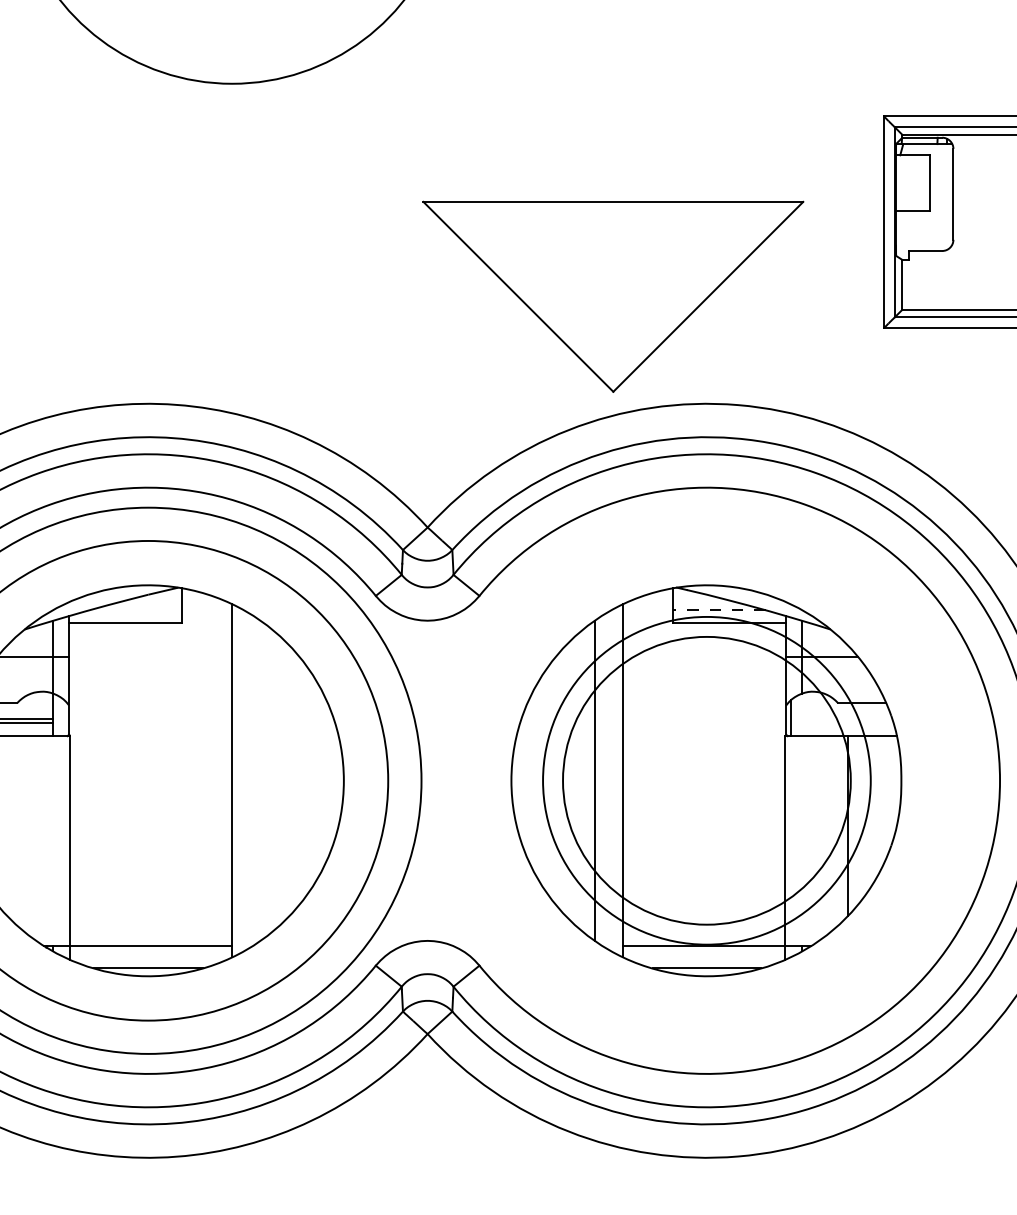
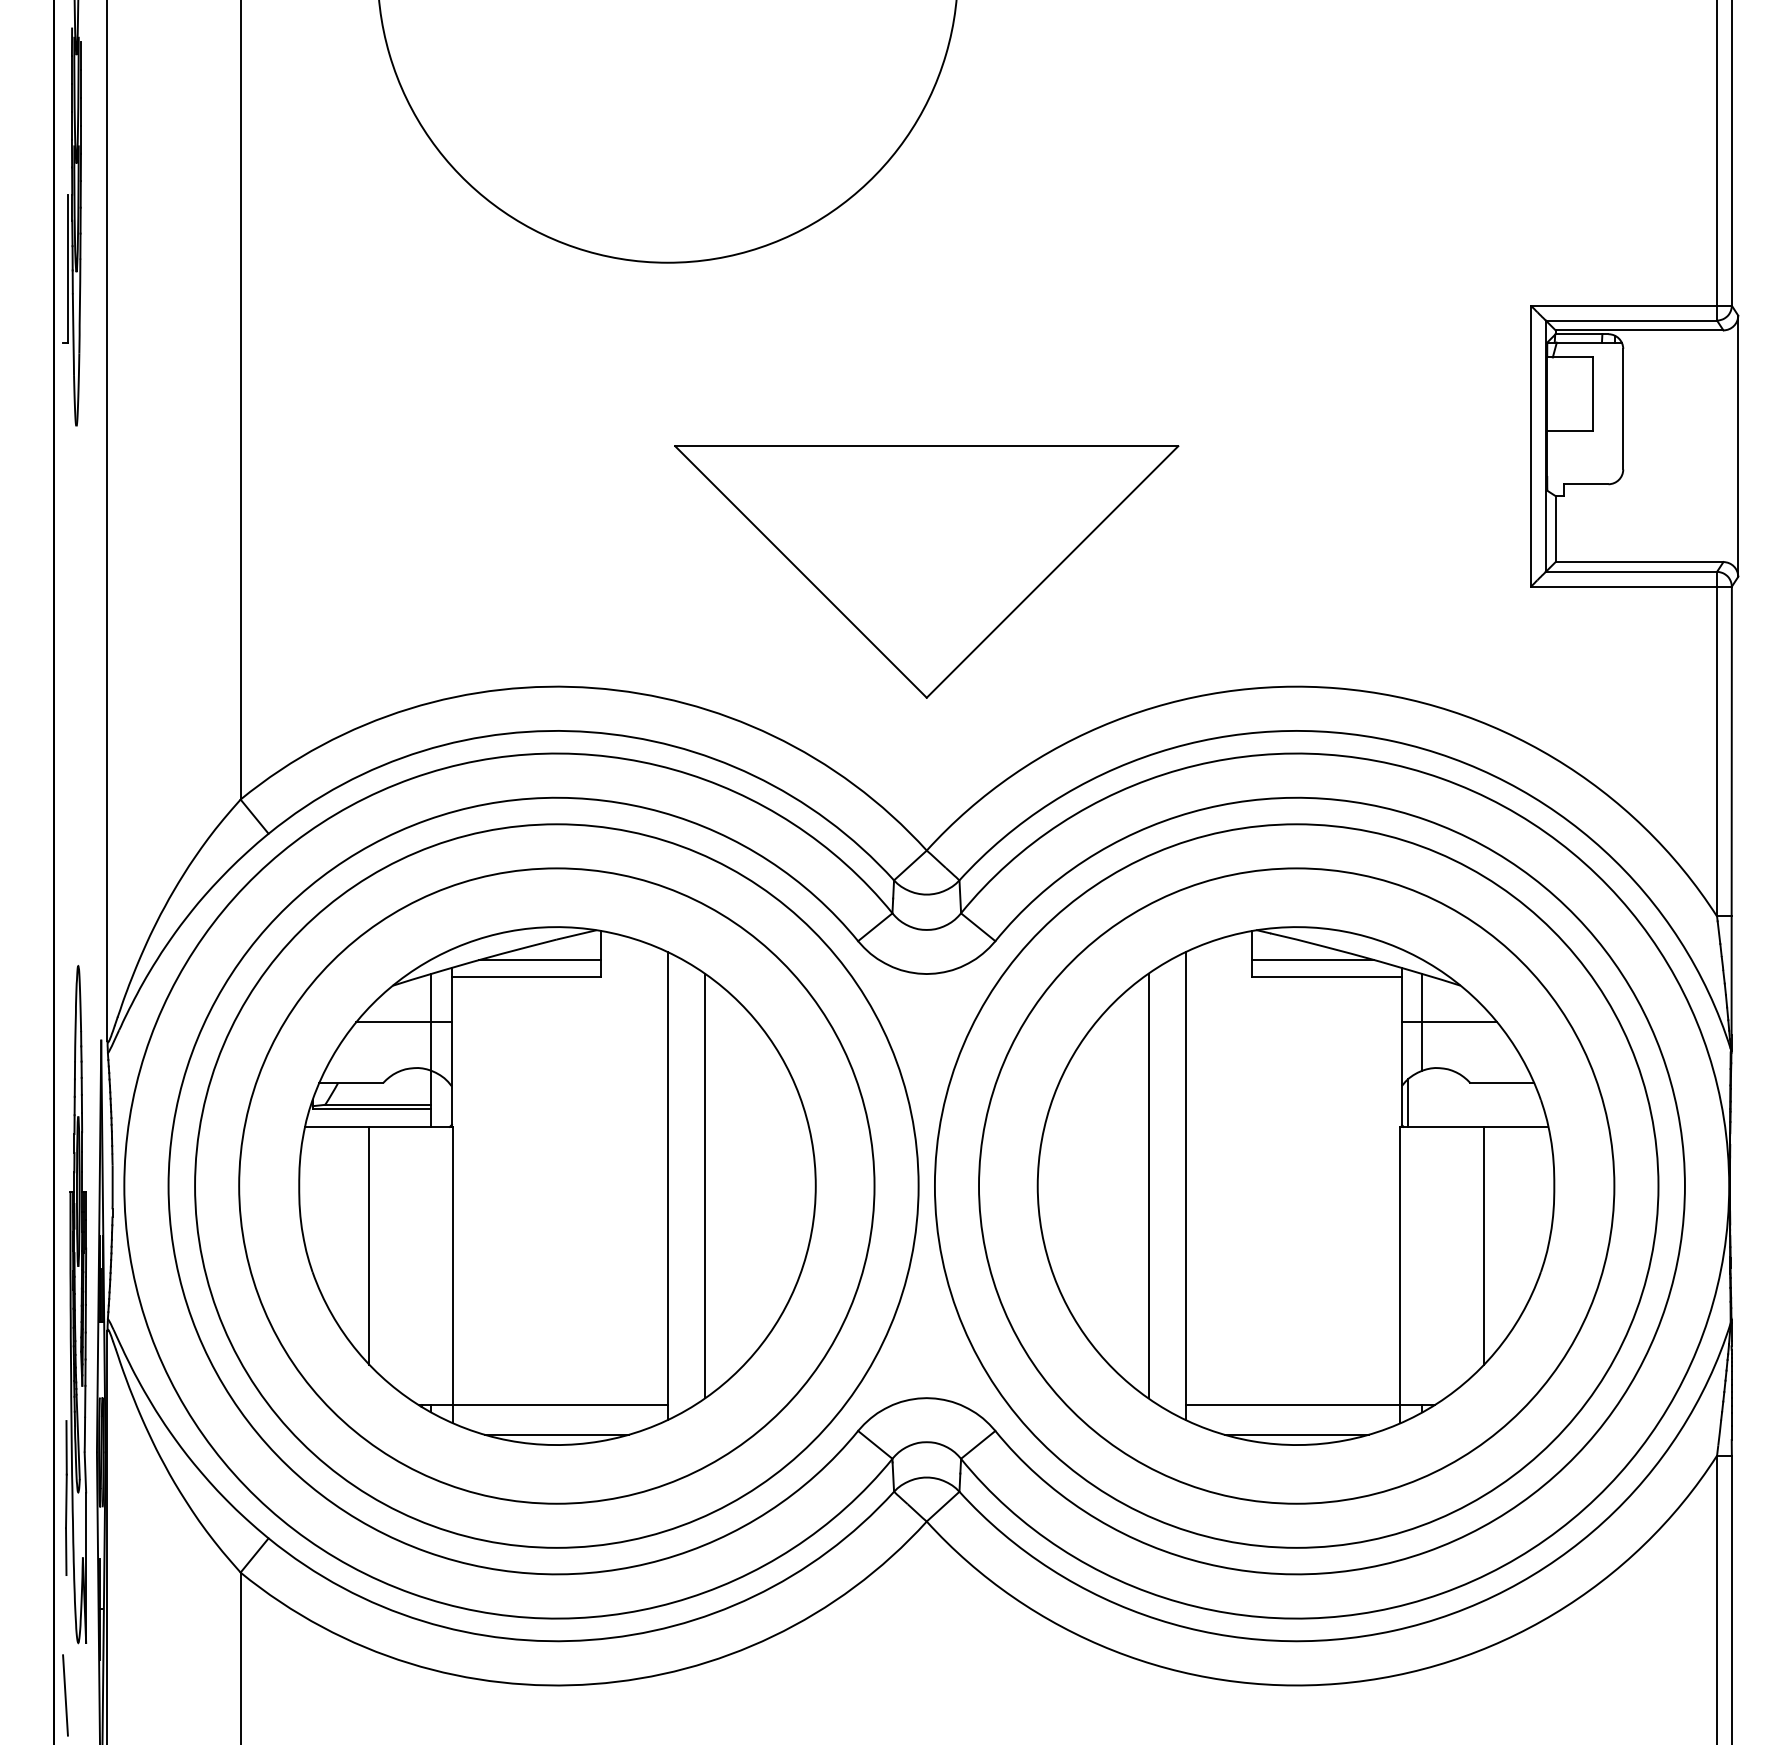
part: (613, 296) -> (926, 571), moved
line: (136, 610) -> (540, 960), added
line: (718, 610) -> (1312, 960), dashed -> solid
line: (259, 780) -> (704, 1185), added
circle: (706, 780) -> (1296, 1185), size x1.67
circle: (706, 780) -> (1296, 1185), size x1.67
line: (6, 825) -> (369, 1245), added

